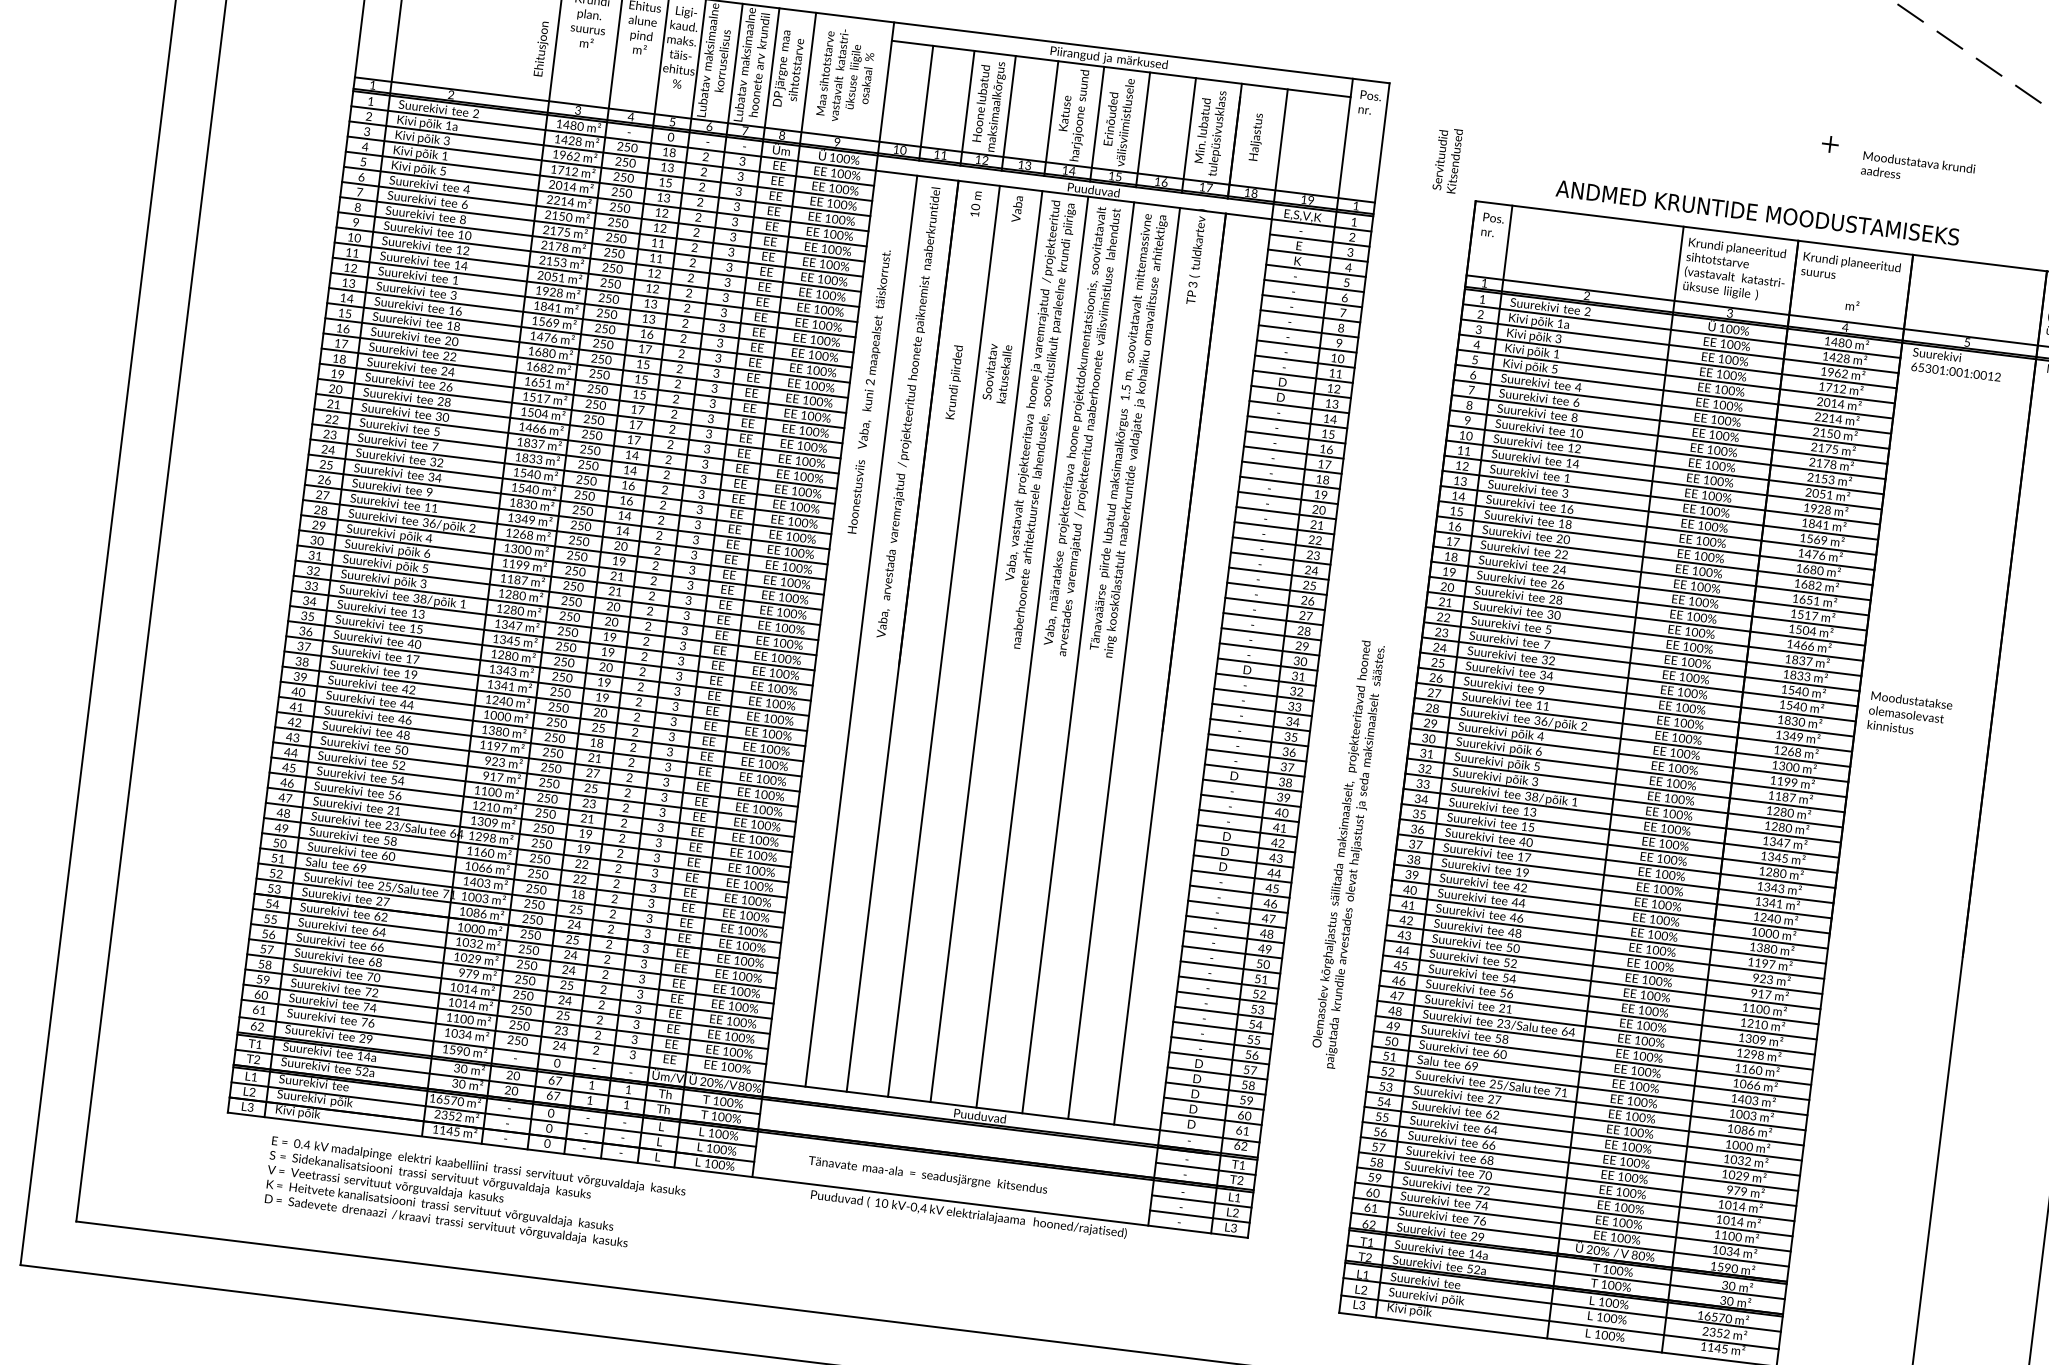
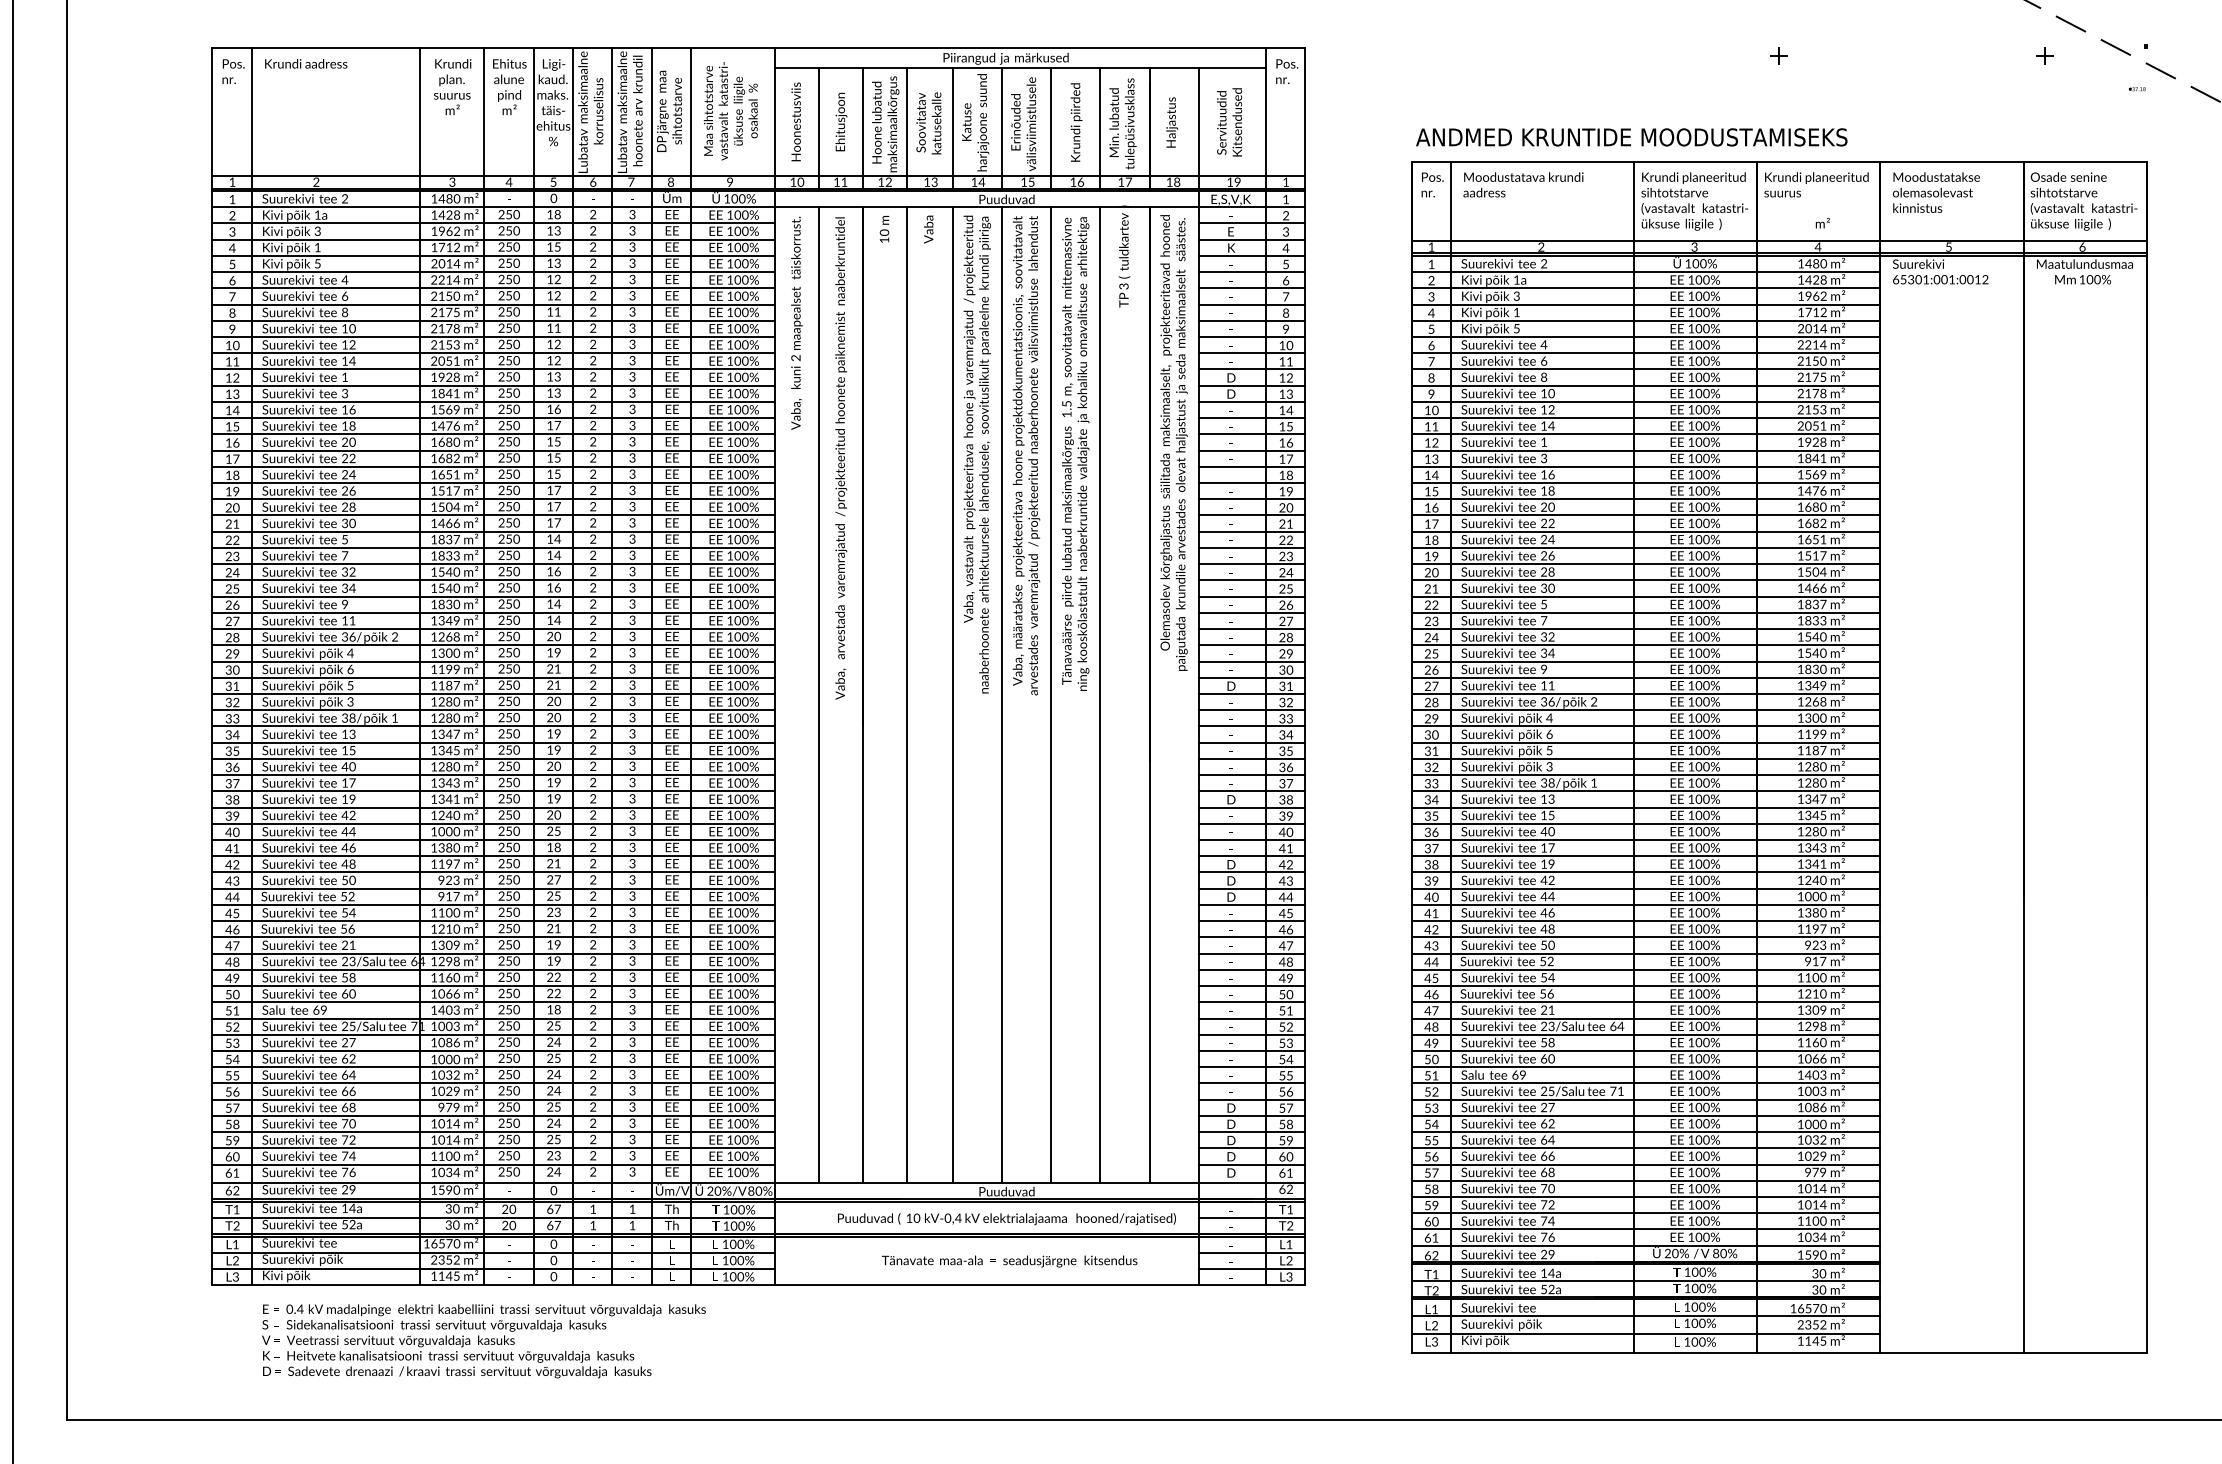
text: (542, 48) -> (841, 121), moved
text: (1447, 160) -> (1229, 122), moved
text: (1918, 169) -> (1523, 184), moved
text: (1757, 212) -> (1631, 137), moved
text: (874, 348) -> (796, 322), moved
text: (996, 373) -> (928, 123), moved
text: (955, 382) -> (1076, 122), moved
text: (855, 496) -> (795, 121), moved
text: (1909, 714) -> (1936, 192), moved
text: (1348, 854) -> (1173, 442), moved
text: (927, 1175) -> (1009, 1261), moved
text: (968, 1214) -> (1006, 1219), moved

